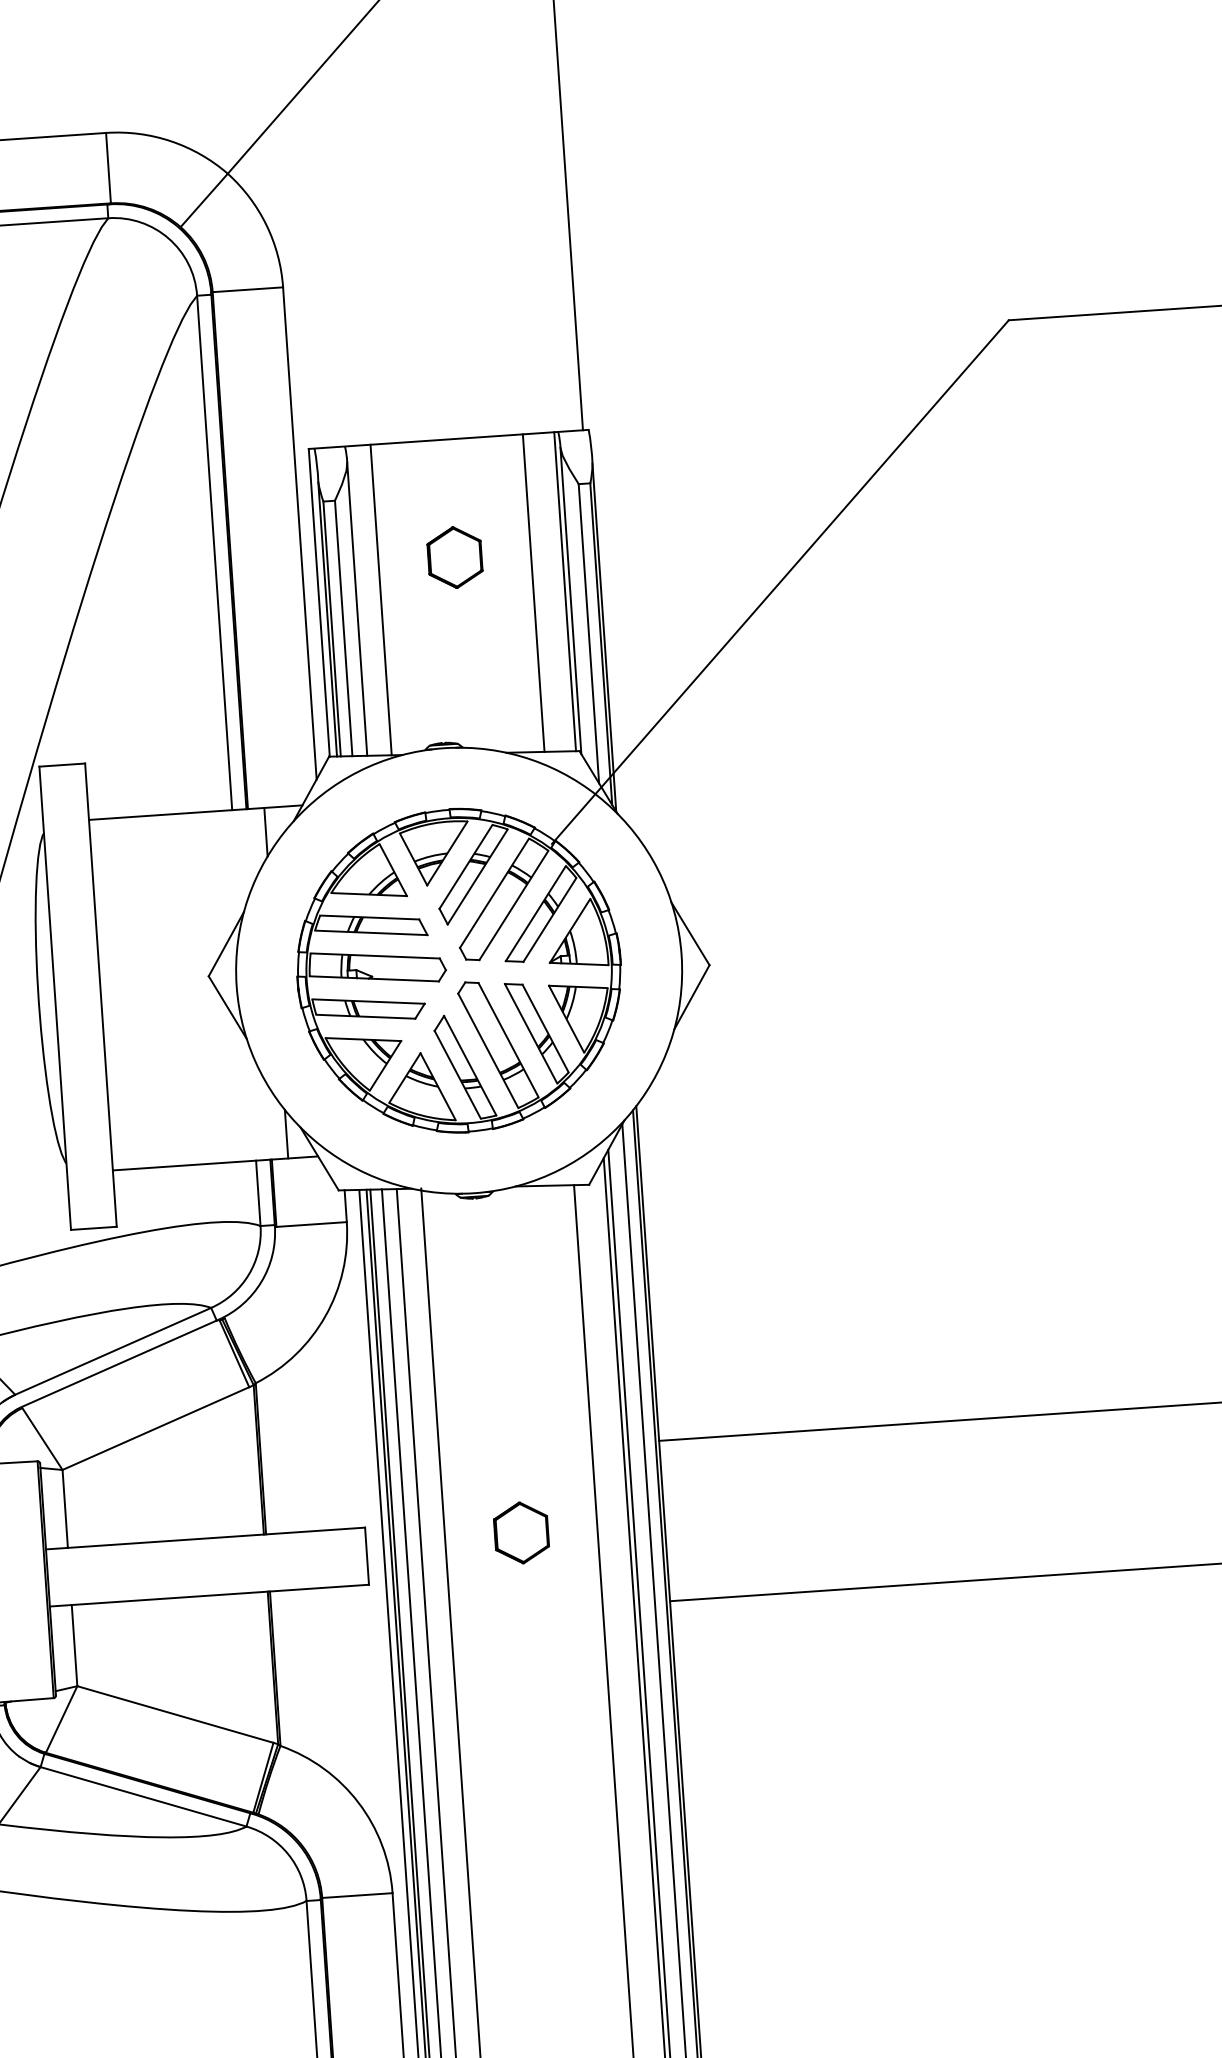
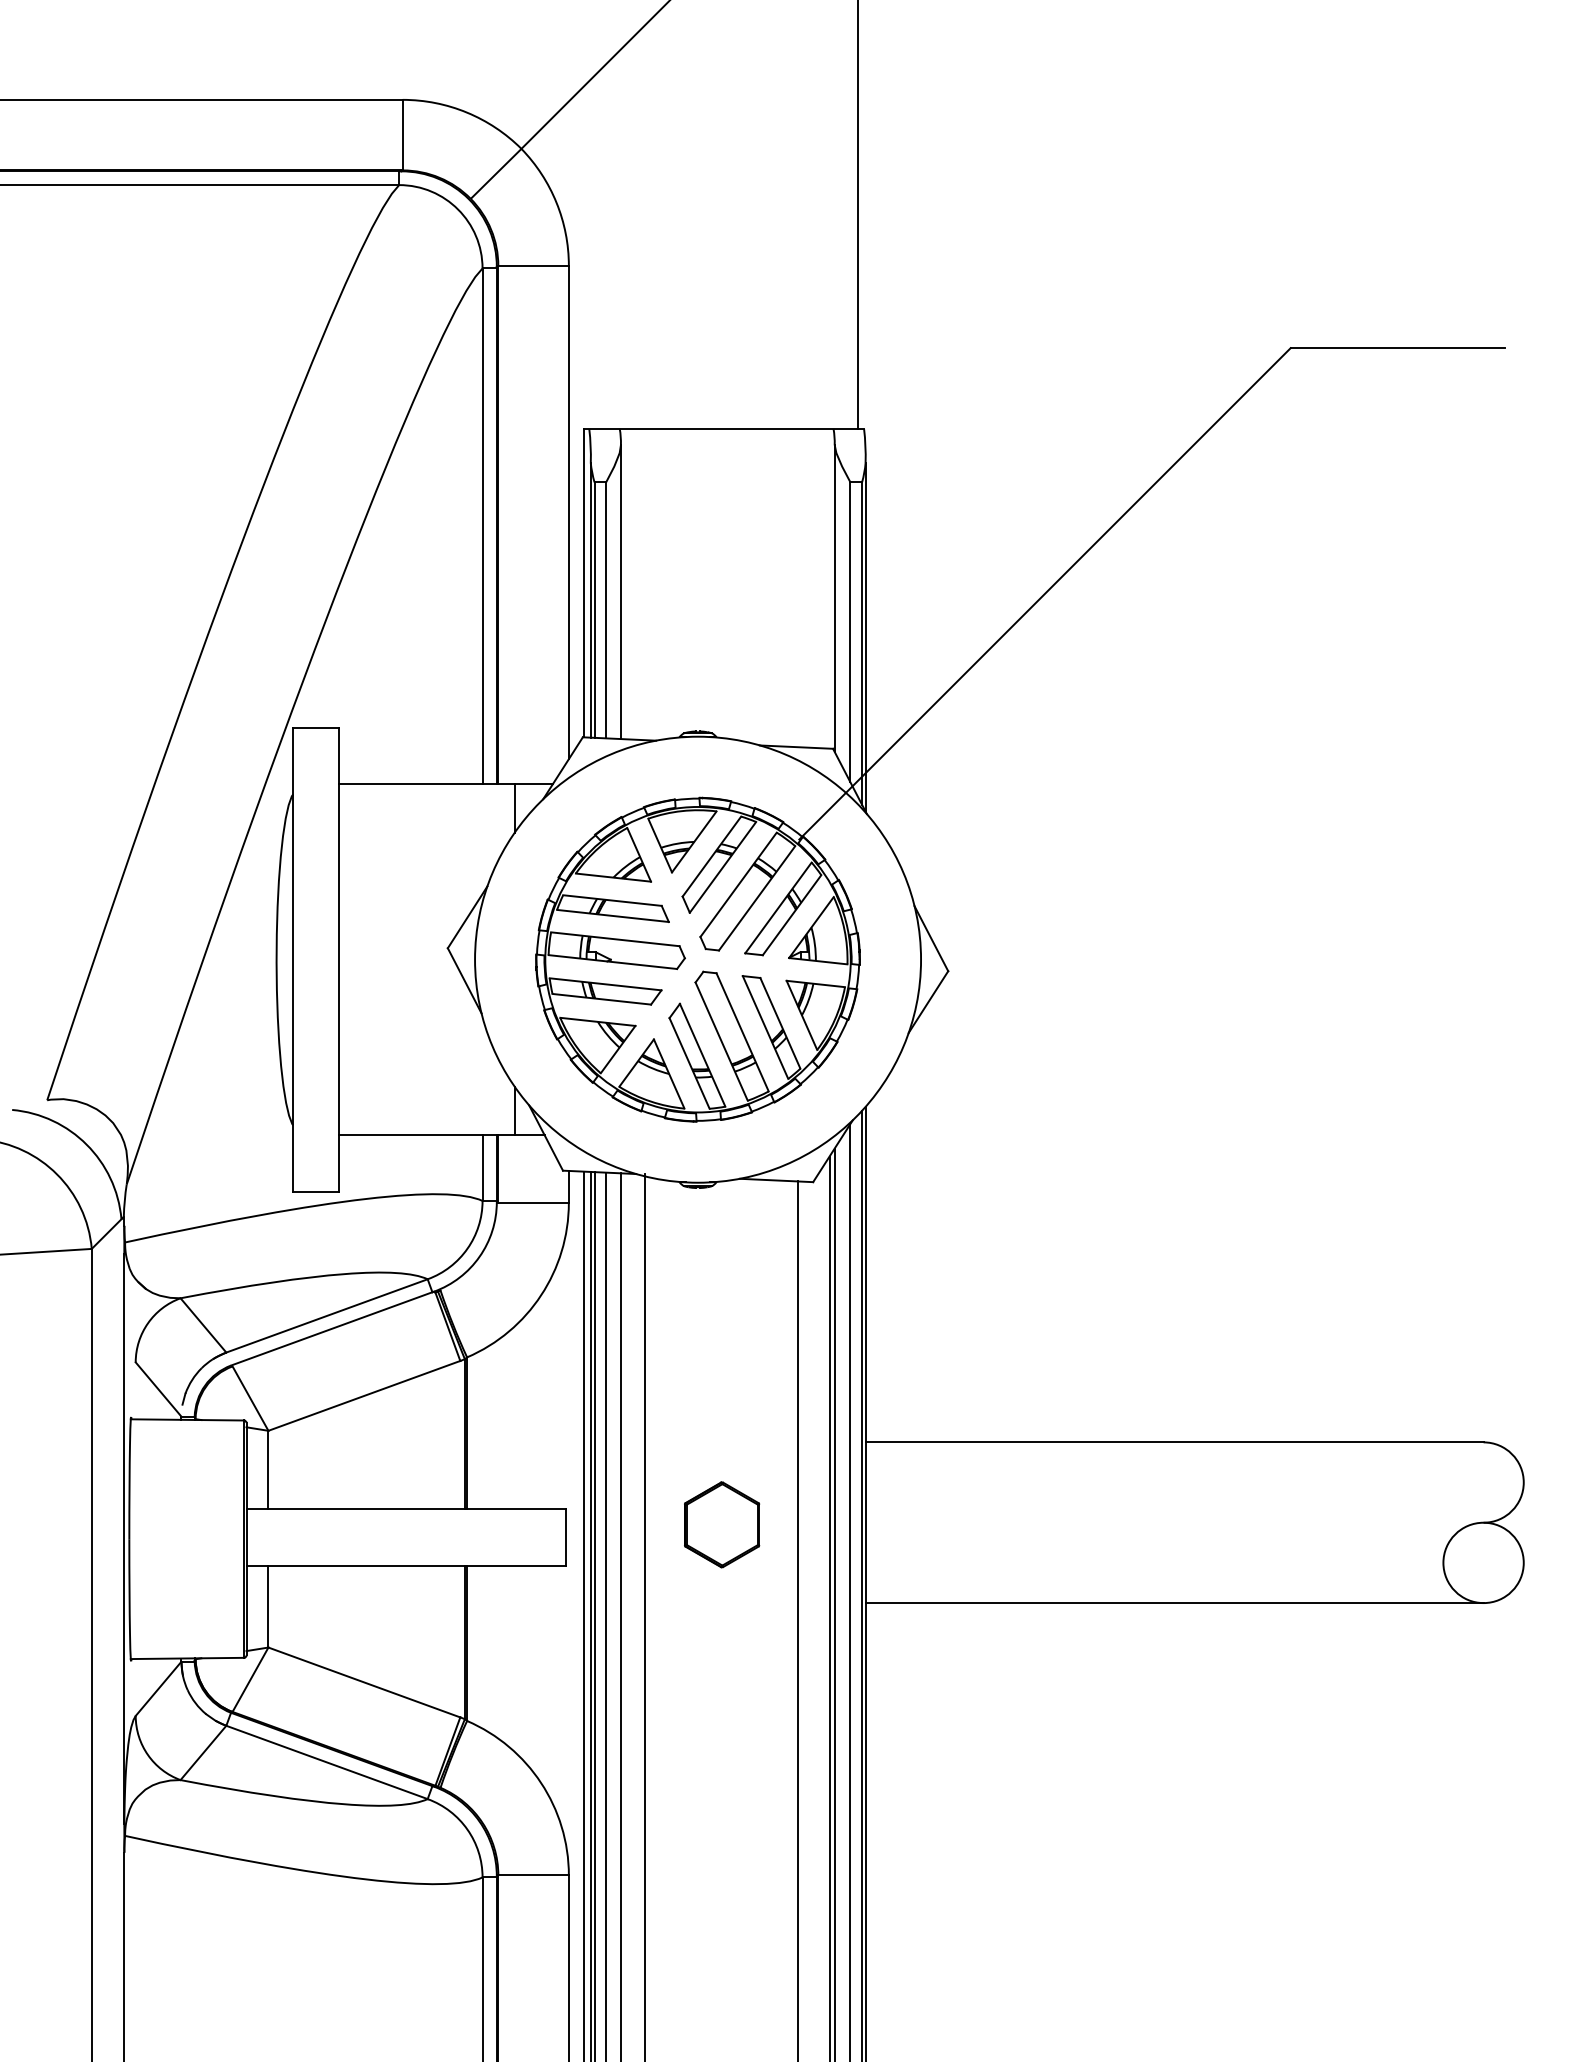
part: (454, 557) -> (721, 547), removed
line: (565, 591) -> (829, 588), removed
line: (534, 592) -> (798, 587), removed
line: (381, 599) -> (645, 584), removed
part: (520, 1532) -> (721, 1524), size x1.4

